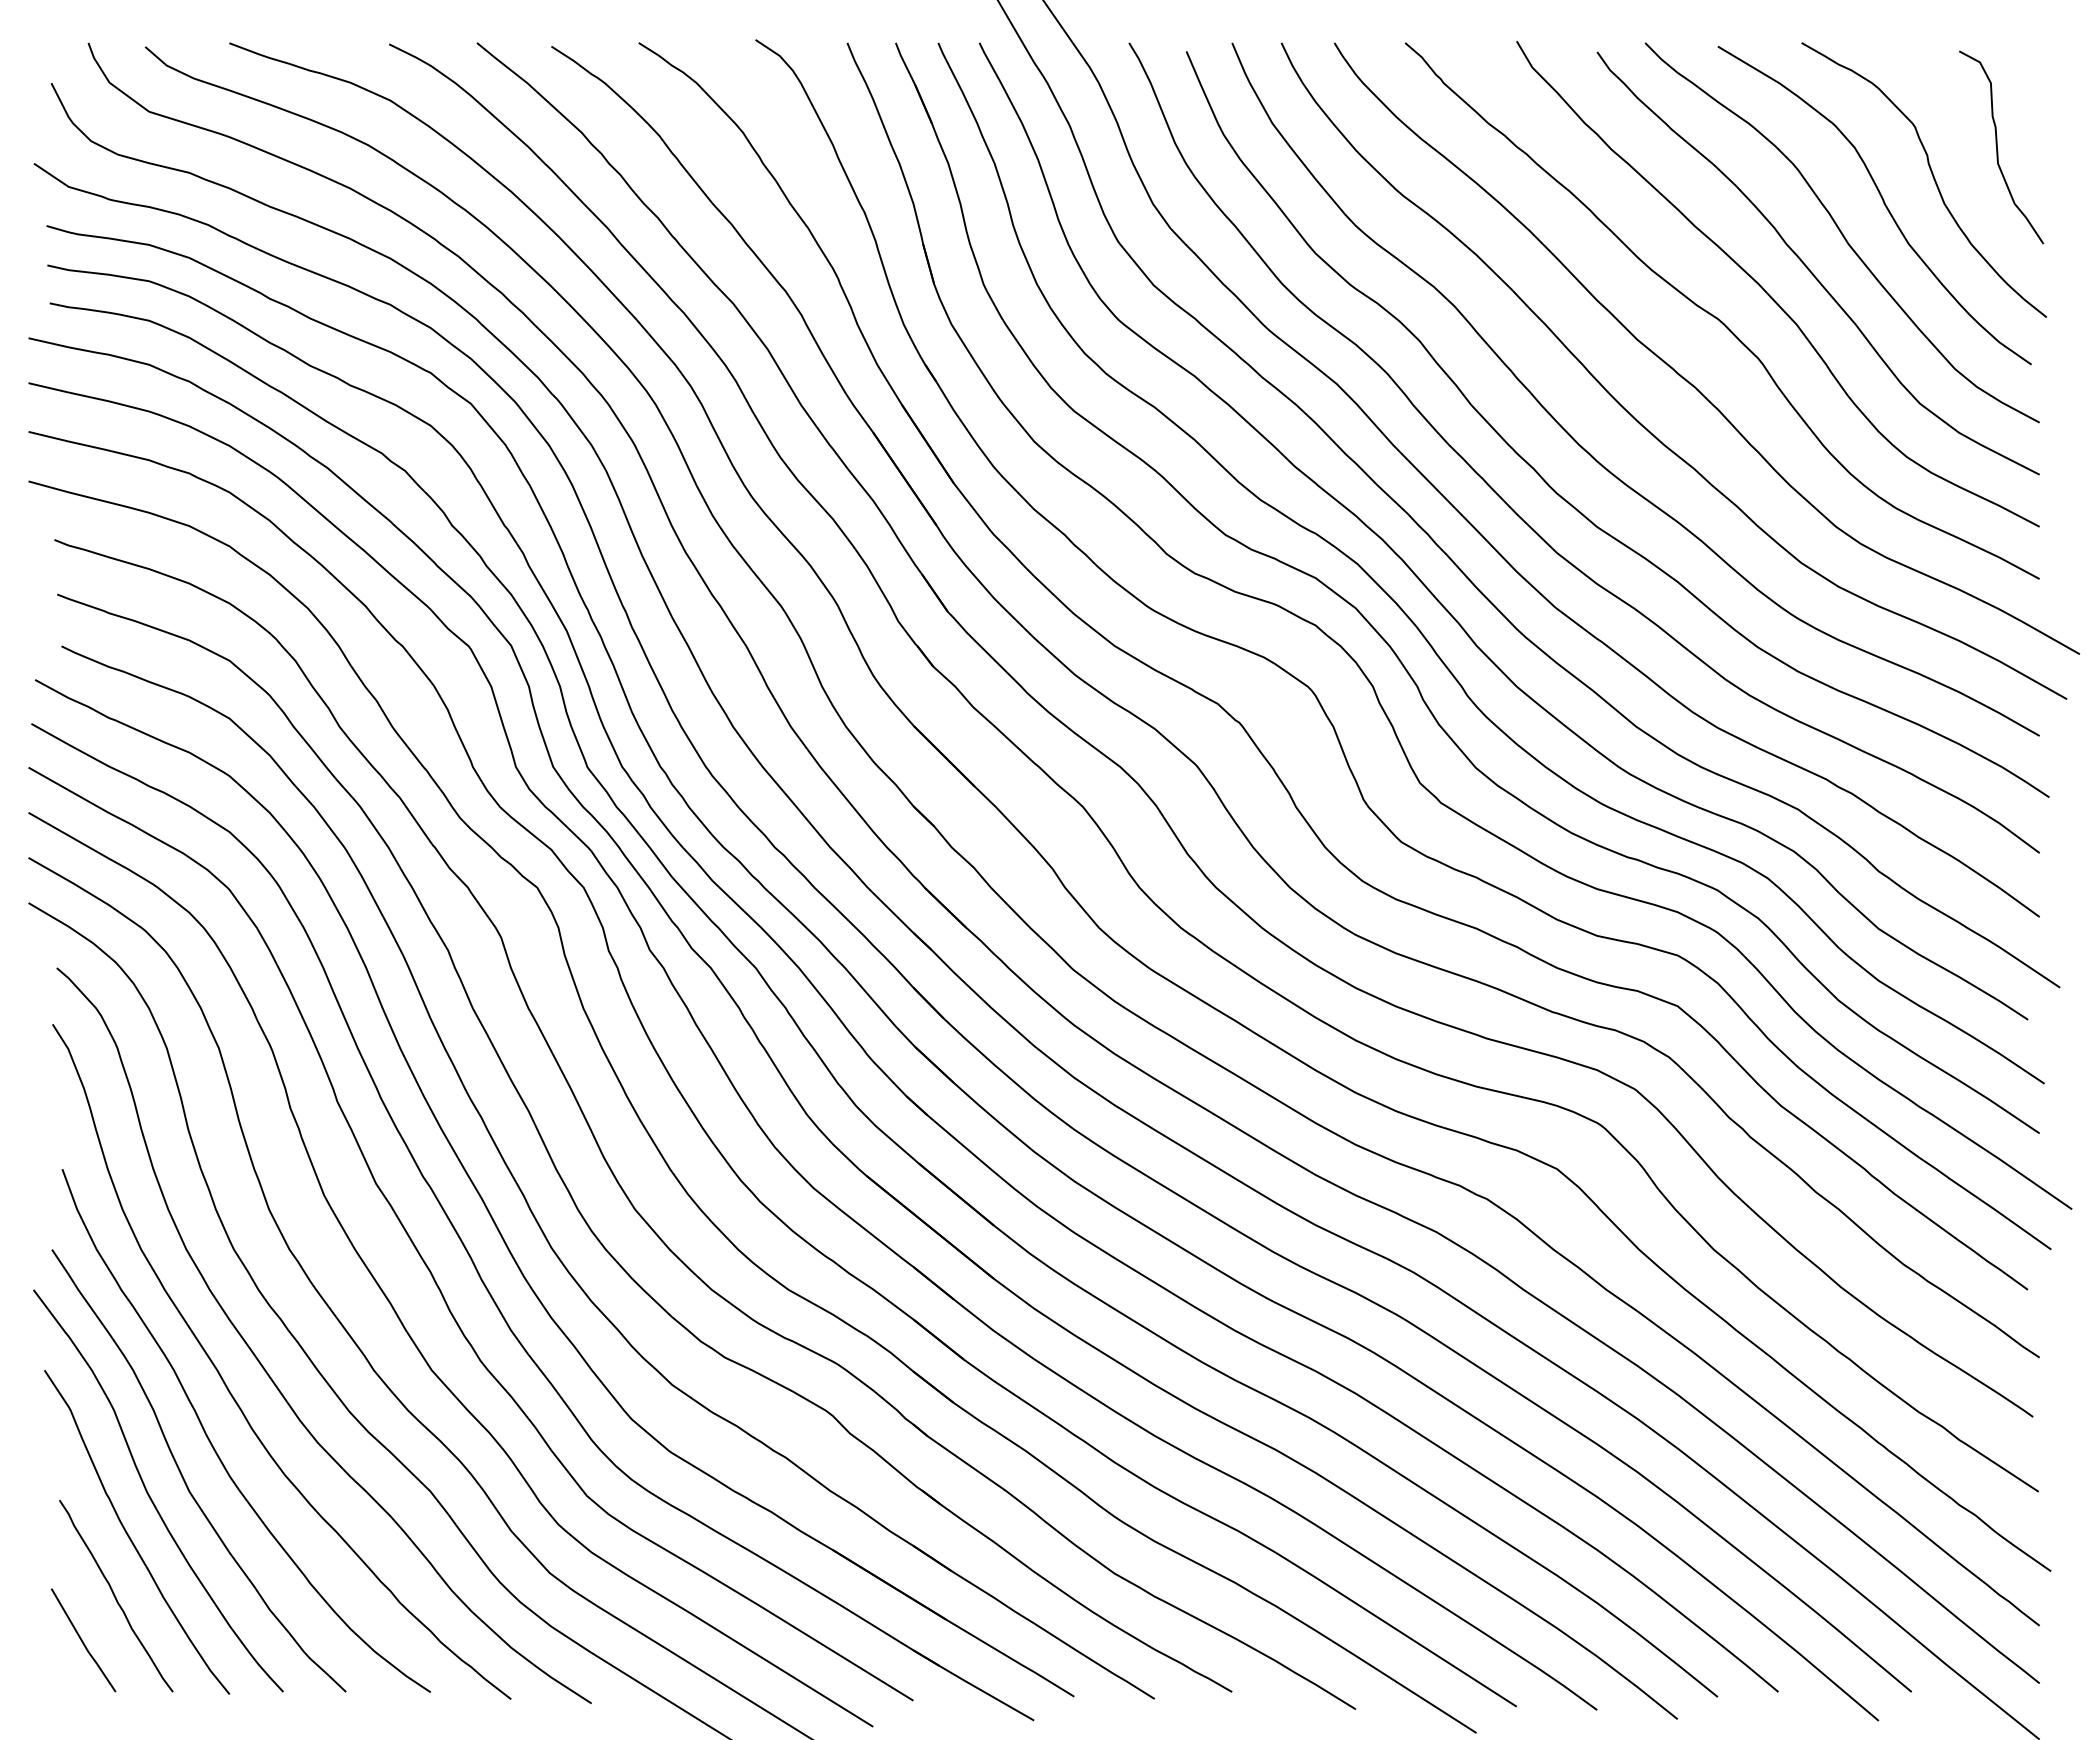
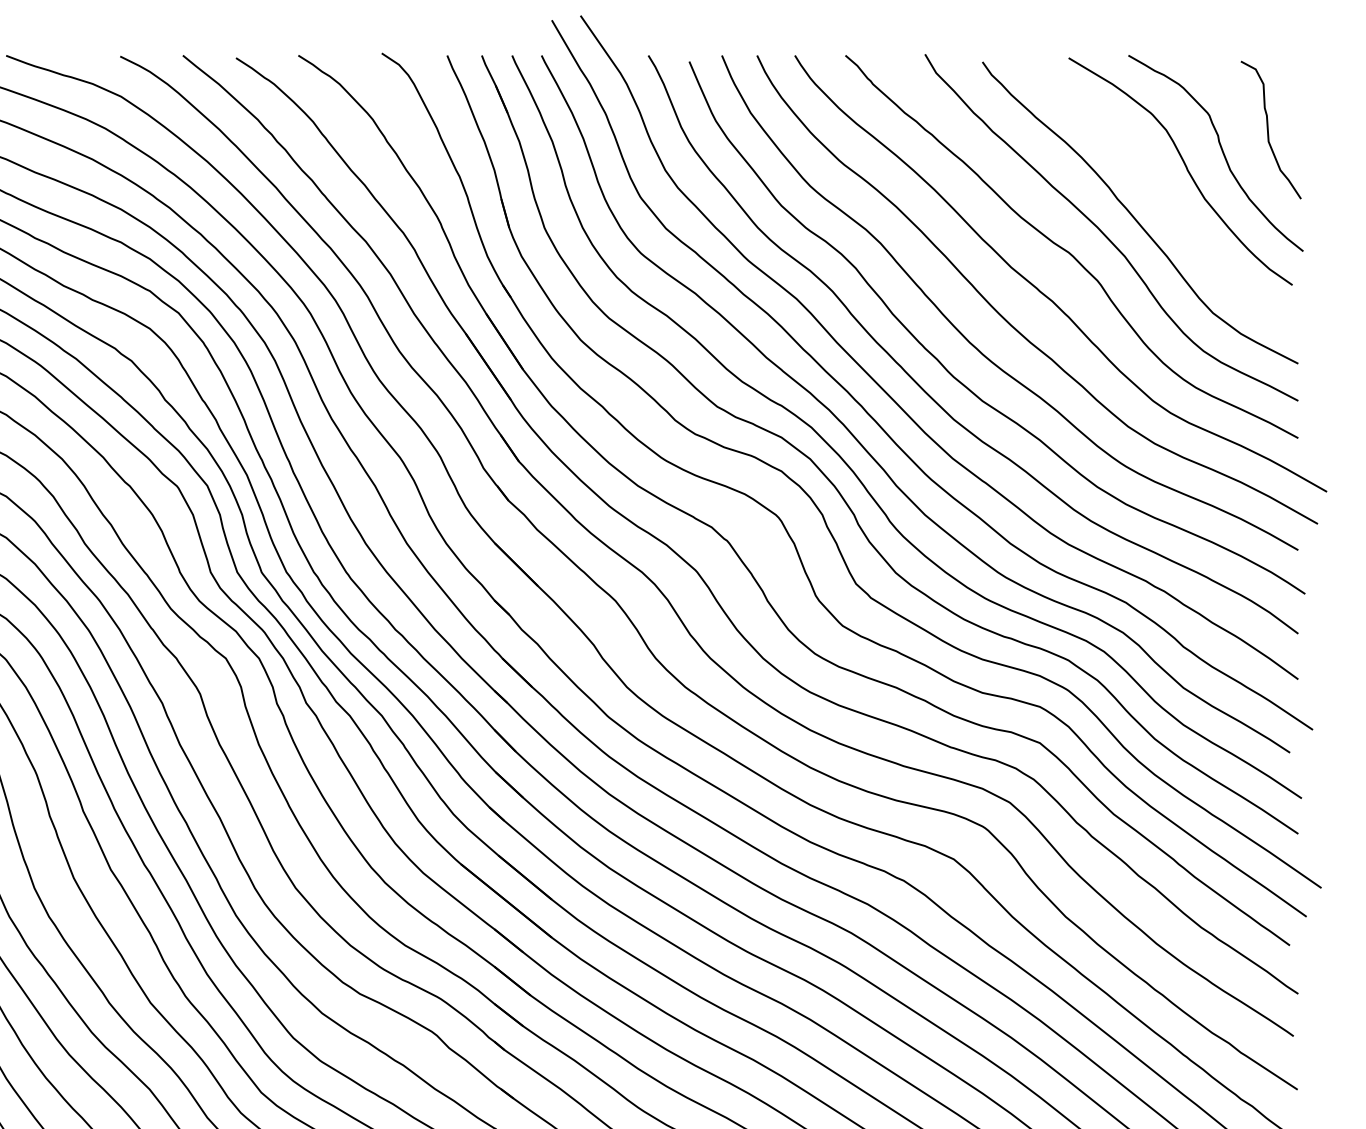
curve: (1841, 232) -> (1156, 190), removed

